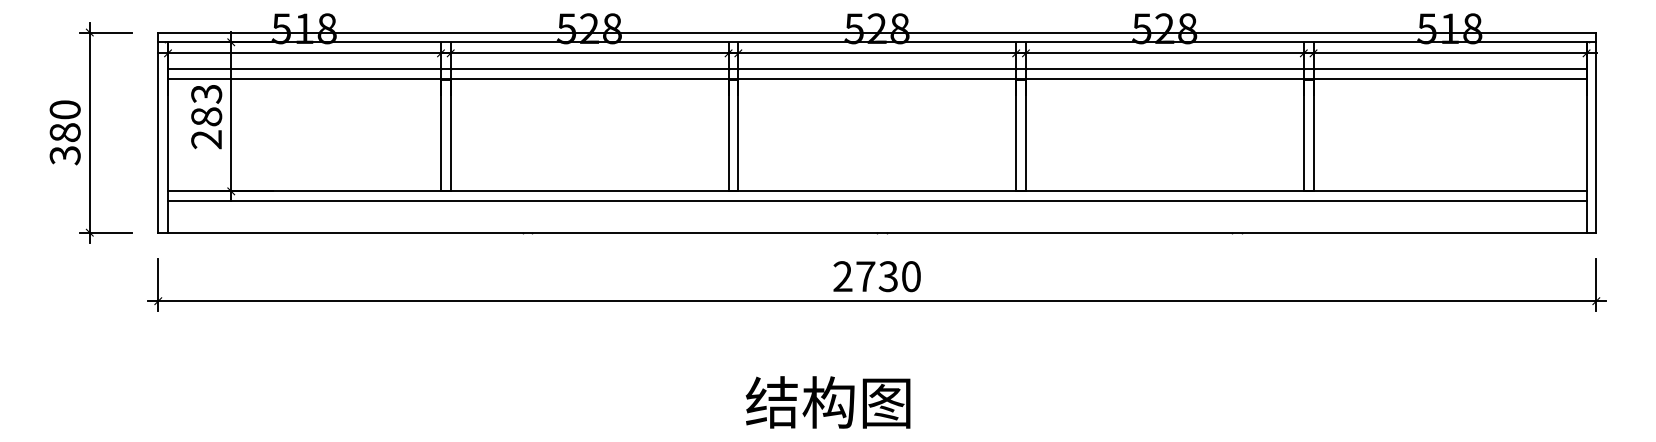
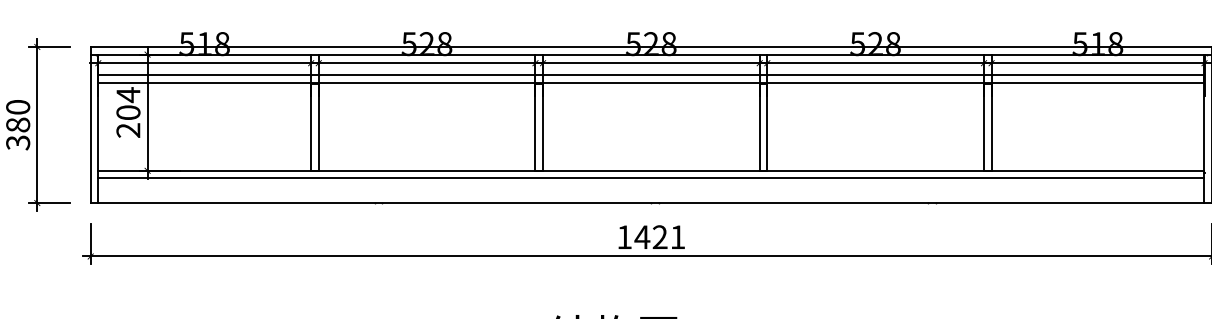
text: (206, 105) -> (128, 103), 283 -> 204
text: (876, 276) -> (650, 237), 2730 -> 1421

